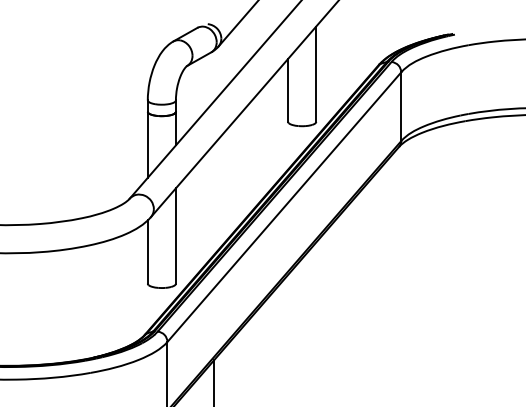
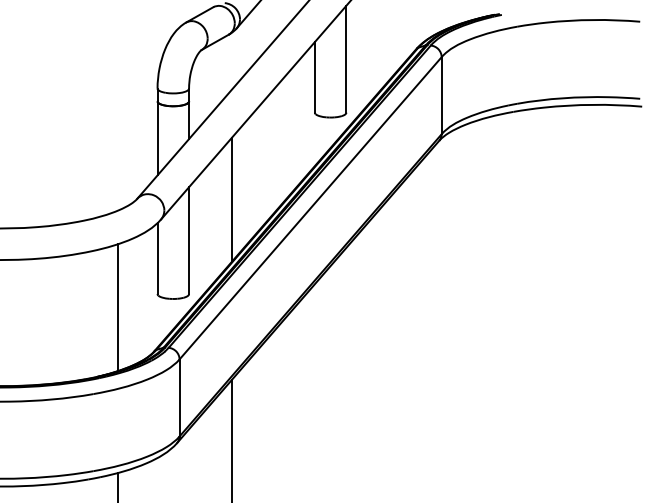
line: (214, 199) -> (232, 199), added
line: (112, 295) -> (117, 307), added

